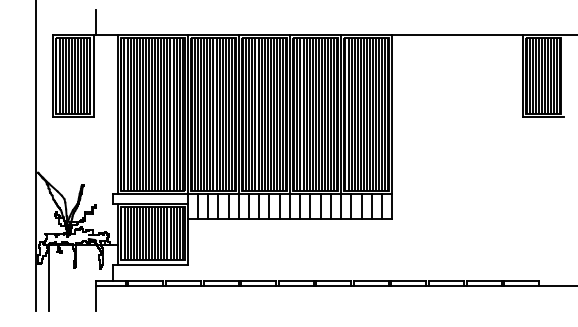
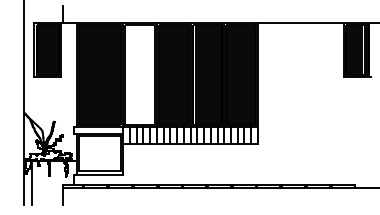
hatch: (213, 114) -> (140, 75), removed
hatch: (151, 233) -> (99, 153), removed

